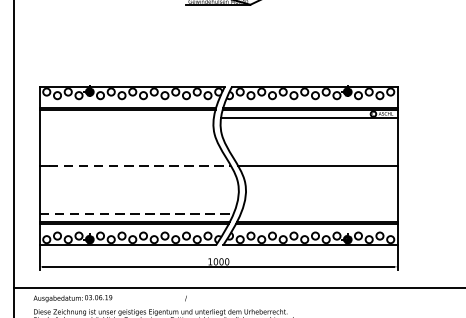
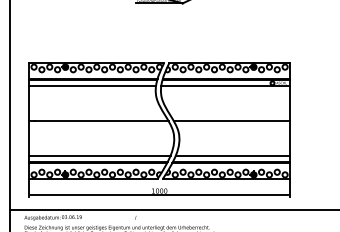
line: (126, 118) -> (92, 86), added
line: (139, 166) -> (101, 121), dashed -> solid
line: (136, 213) -> (99, 155), dashed -> solid
line: (318, 213) -> (232, 155), added

